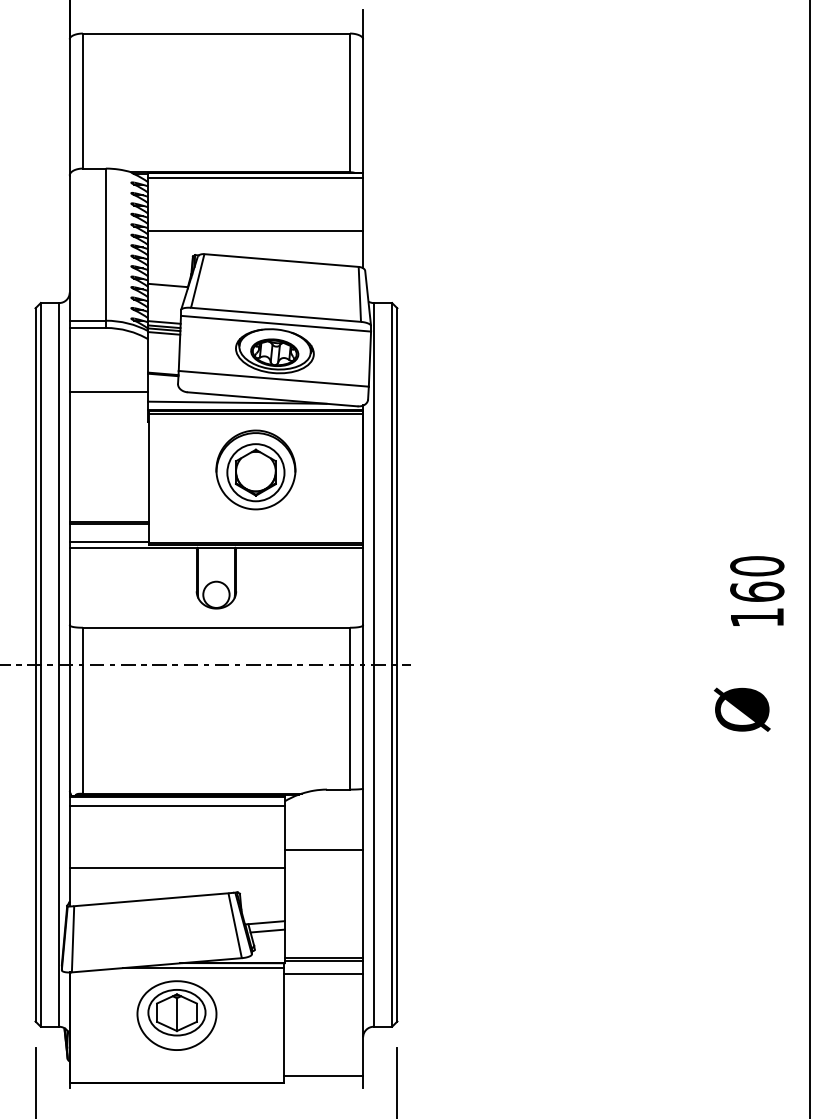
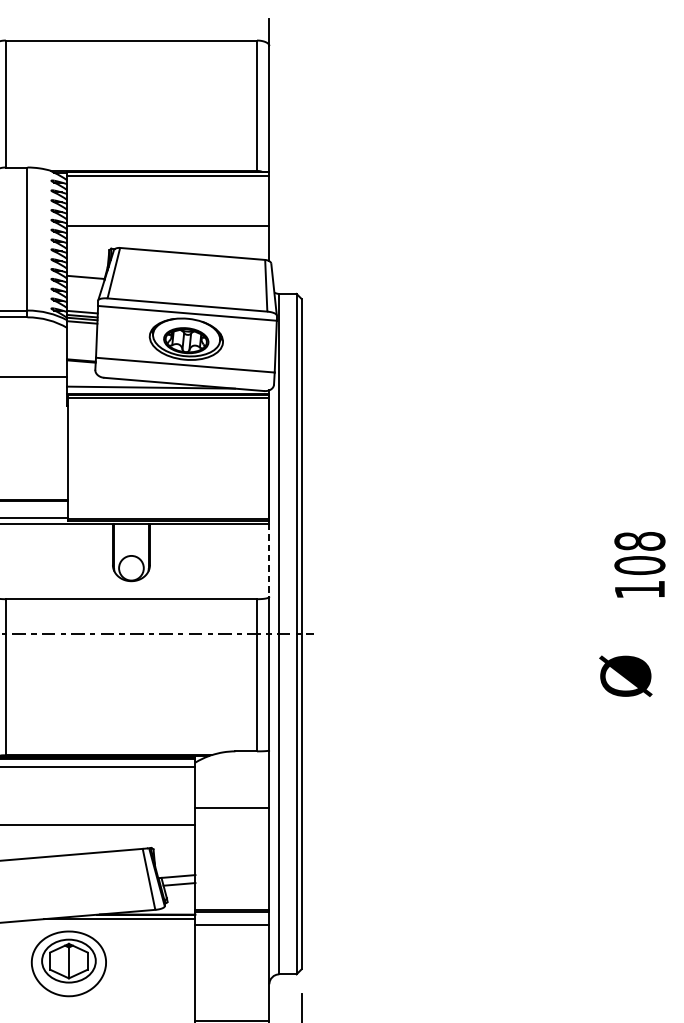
part: (255, 469) -> (168, 450), removed
text: (757, 579) -> (640, 553), 160 -> 108
line: (363, 586) -> (269, 560), solid -> dashed
part: (176, 1015) -> (68, 963), moved

